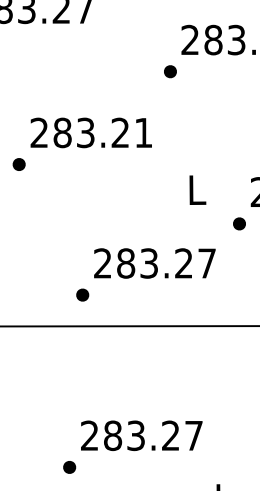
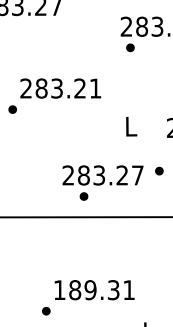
part: (170, 71) -> (130, 47), moved
part: (239, 222) -> (159, 170), moved
part: (81, 295) -> (83, 196), moved
text: (140, 436) -> (93, 290), 283.27 -> 189.31

